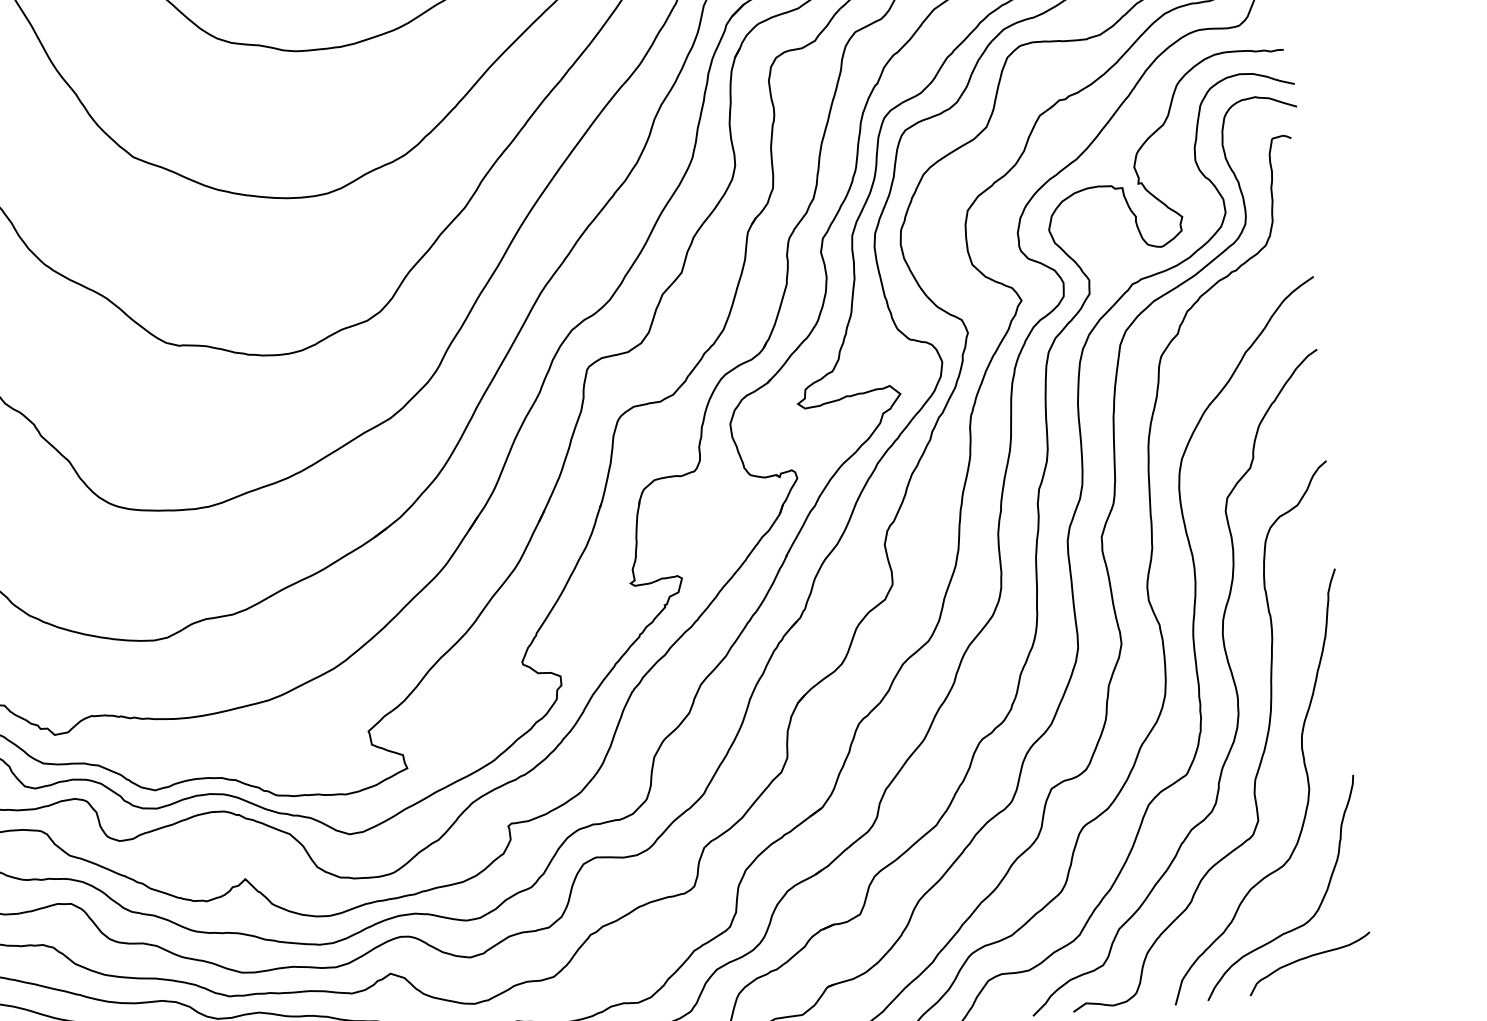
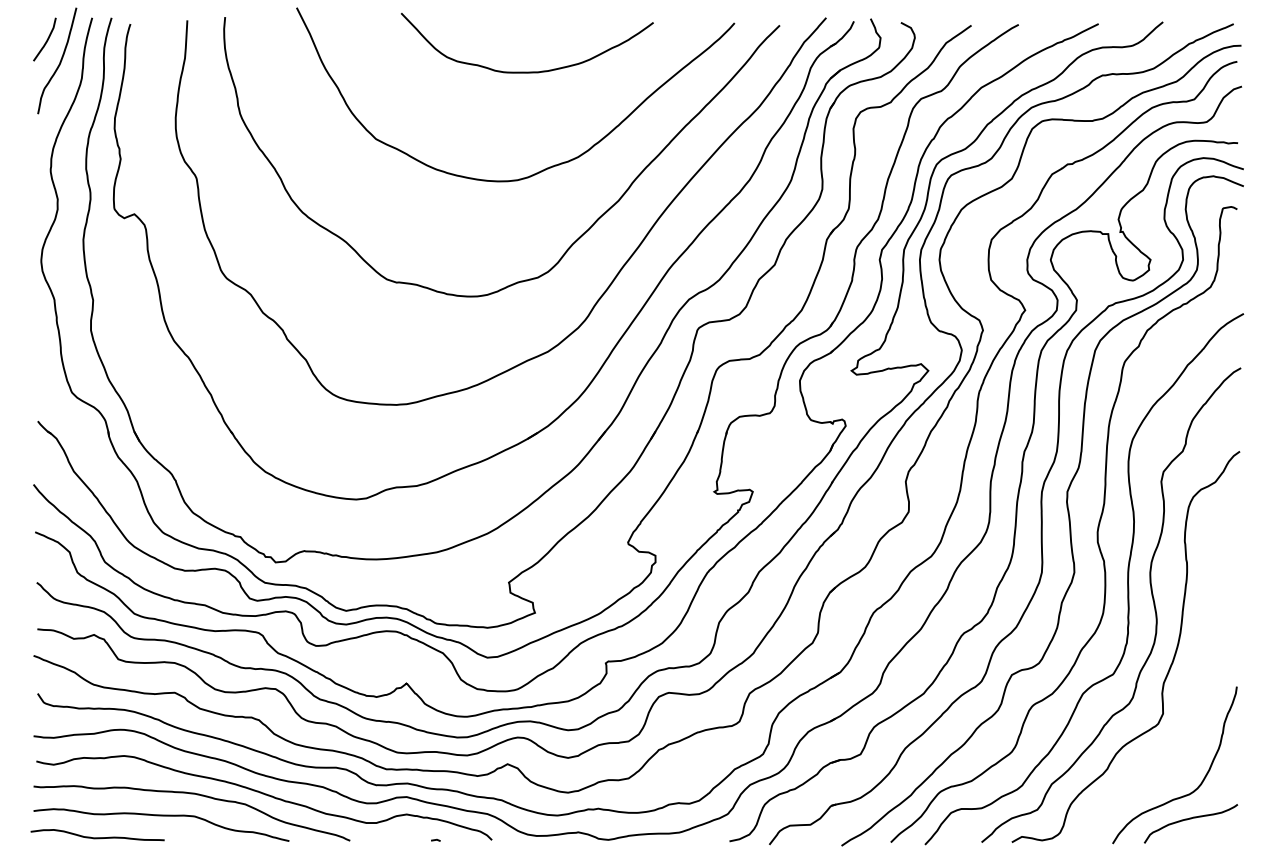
curve: (1305, 774) -> (1201, 682), removed

